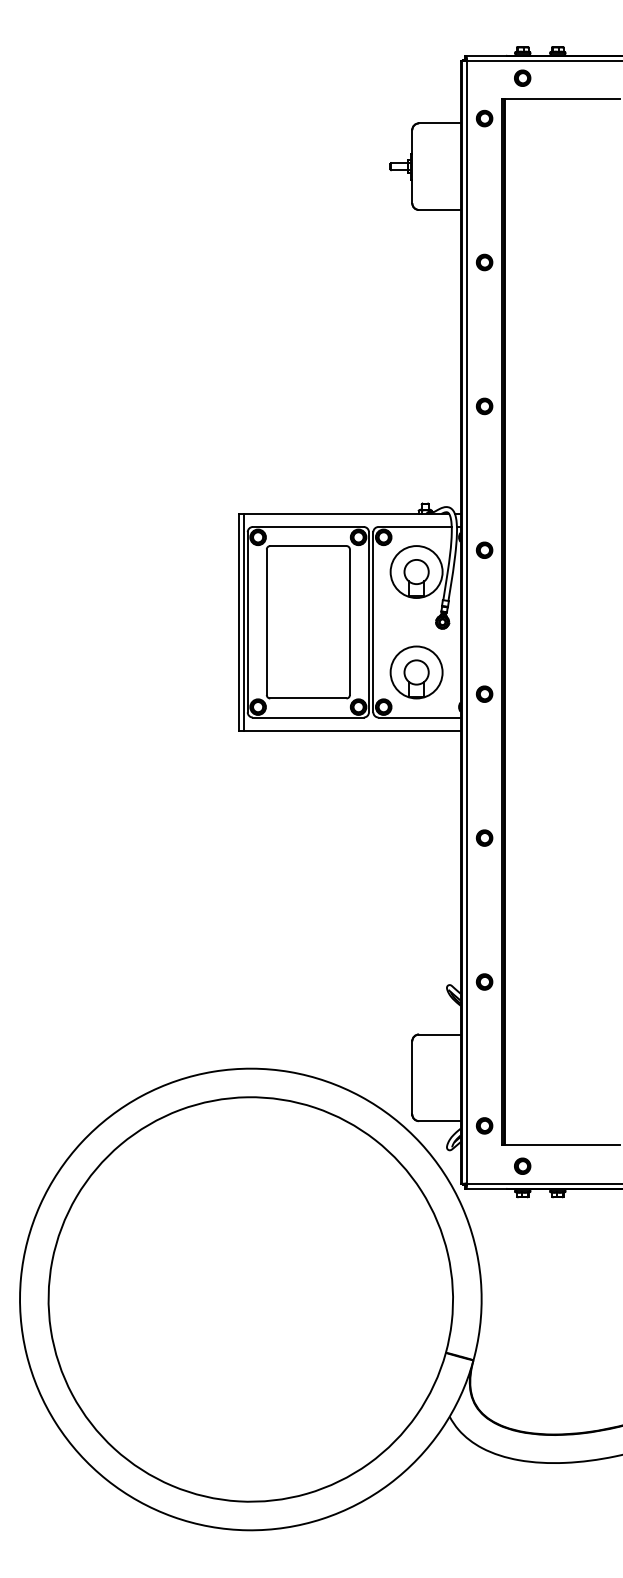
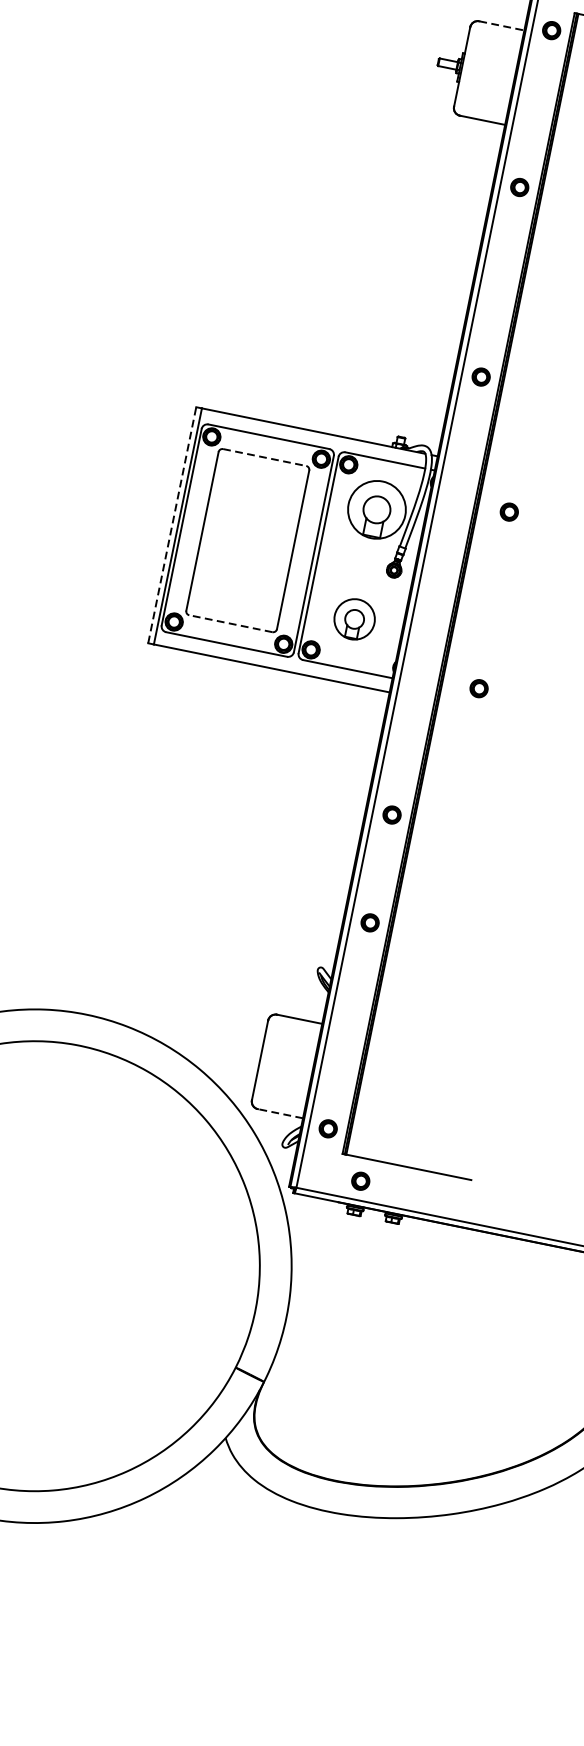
line: (439, 123) -> (501, 25), solid -> dashed
part: (484, 406) -> (481, 377), moved
line: (308, 546) -> (264, 458), solid -> dashed
part: (484, 549) -> (509, 511), moved
line: (239, 621) -> (172, 524), solid -> dashed
part: (416, 672) -> (354, 619), size x0.7
part: (484, 693) -> (479, 687), moved
line: (307, 698) -> (229, 623), solid -> dashed
part: (484, 981) -> (370, 922), moved
line: (439, 1121) -> (280, 1114), solid -> dashed

